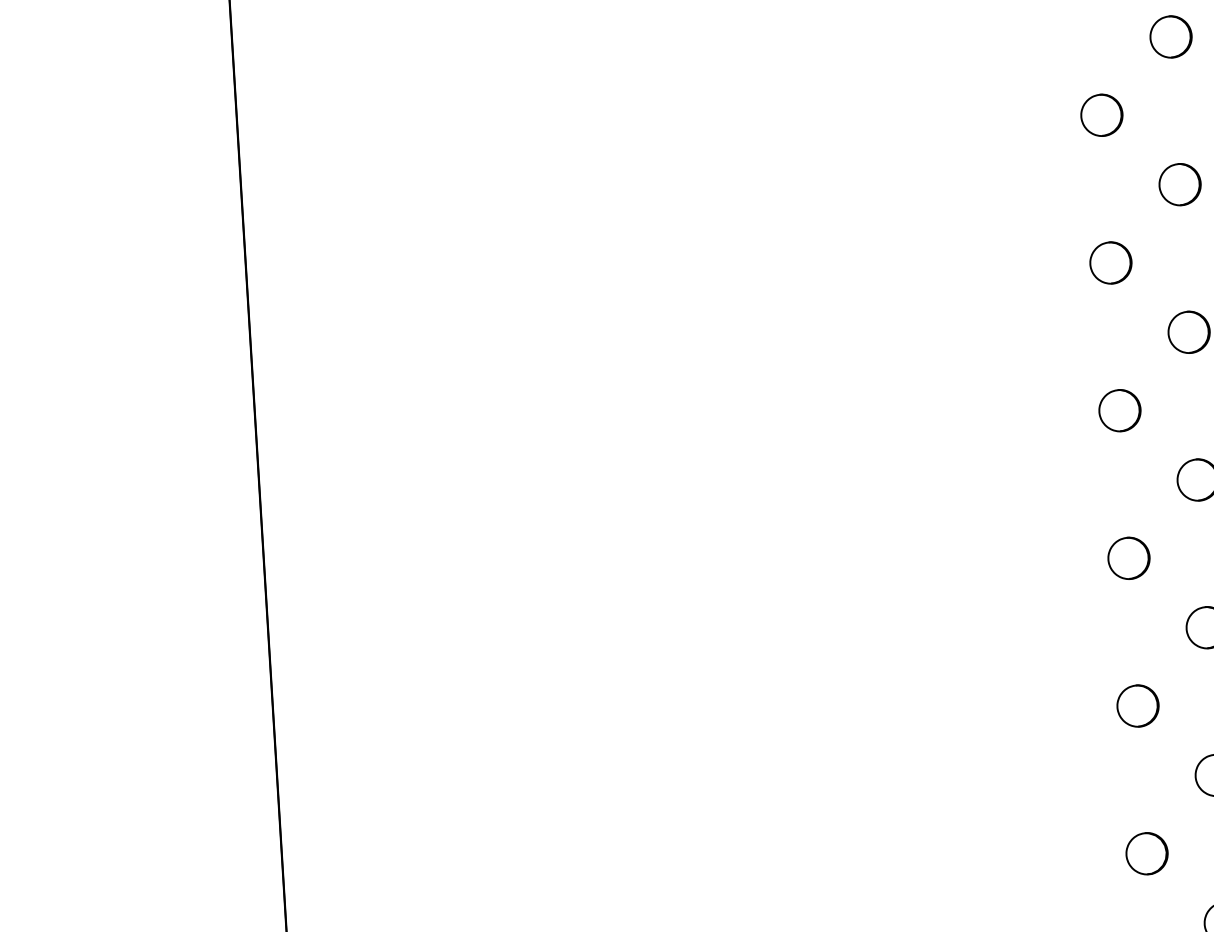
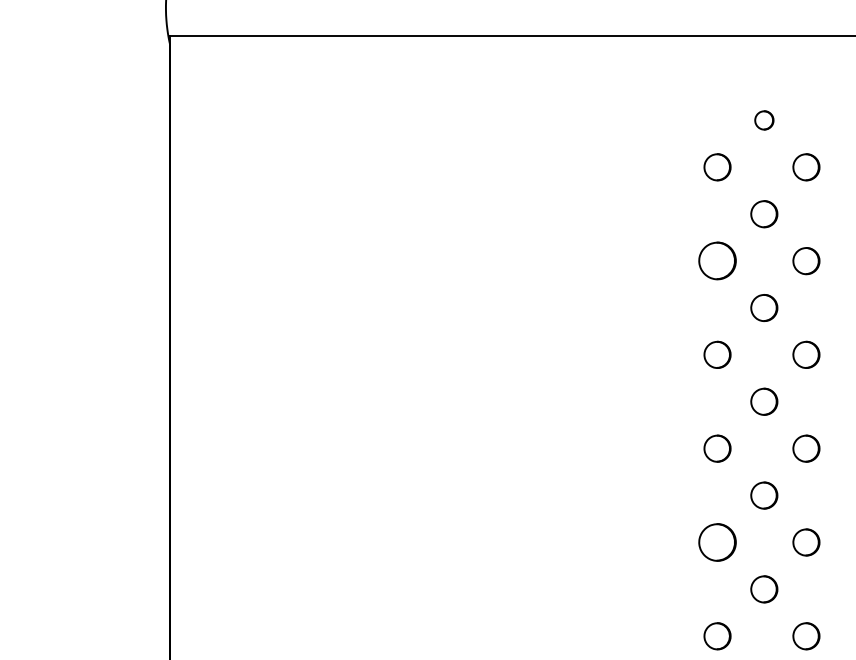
part: (1171, 37) -> (764, 120), size x0.7
part: (1110, 263) -> (717, 261), size x1.4
part: (1137, 706) -> (717, 542), size x1.4

